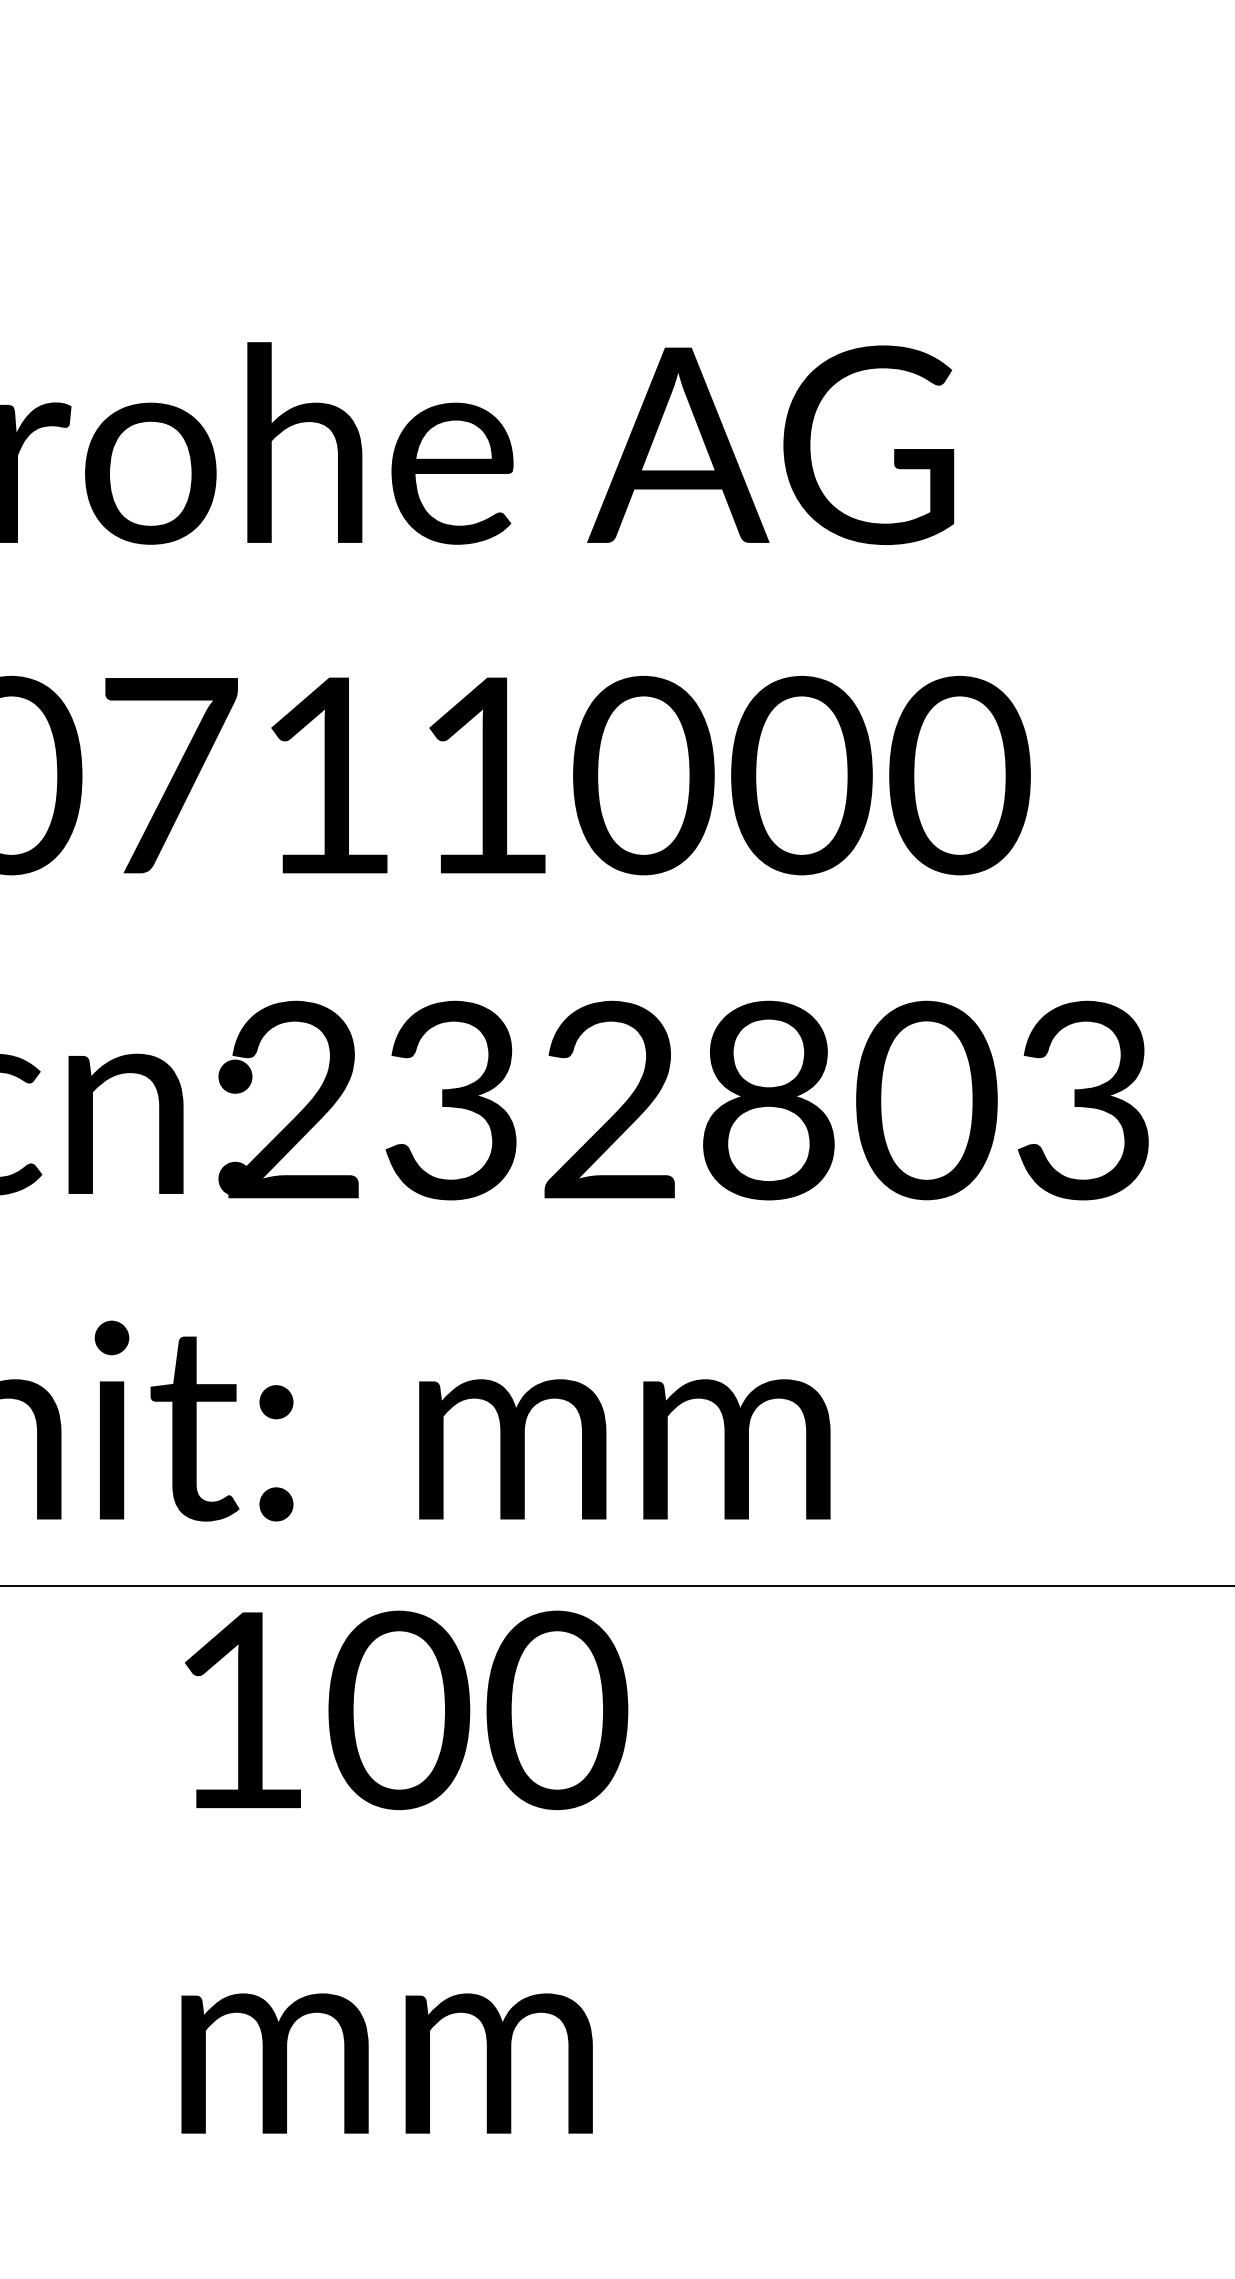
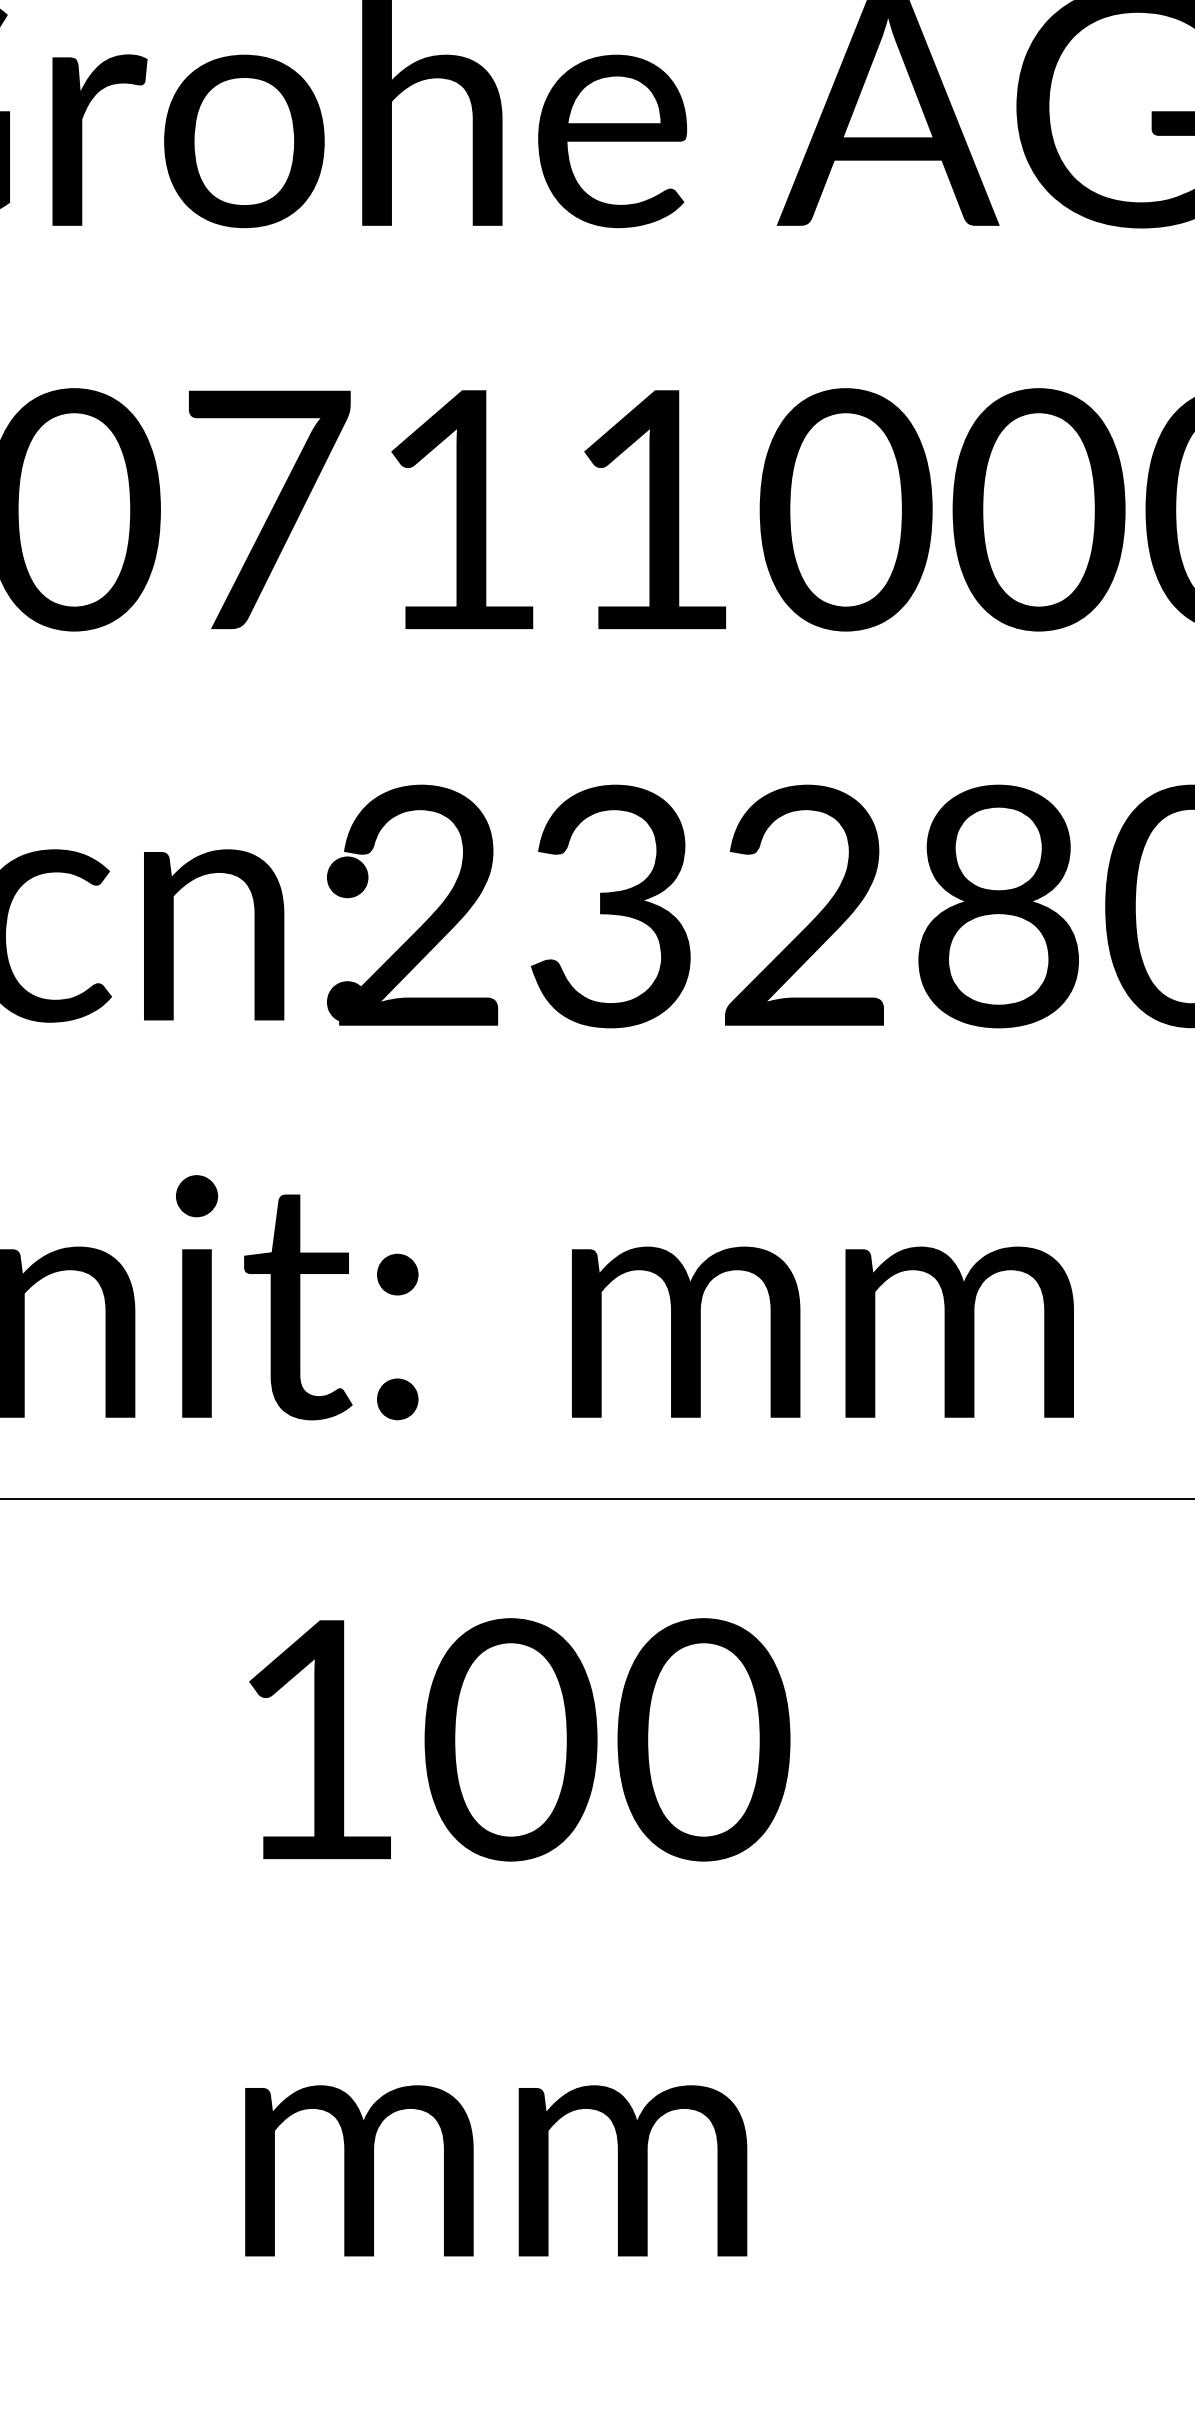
text: (404, 1871) -> (517, 1936), moved

